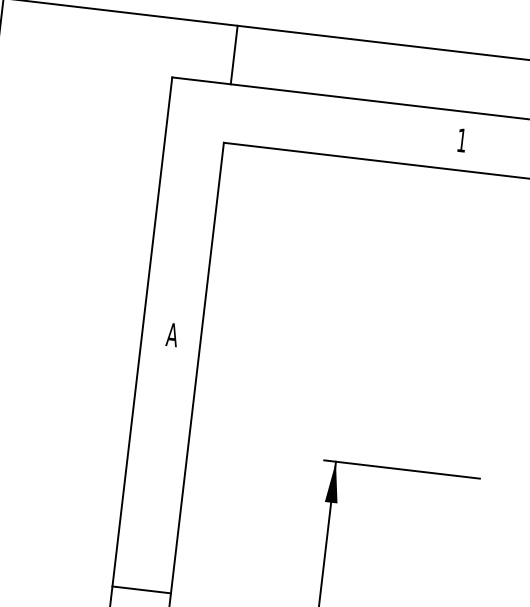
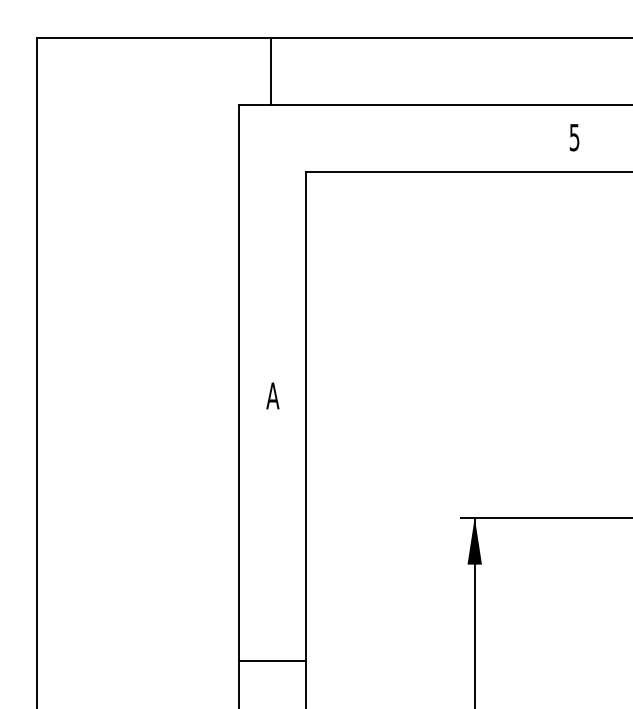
line: (234, 54) -> (270, 70), moved
text: (461, 140) -> (574, 137), 1 -> 5
line: (141, 589) -> (271, 661), moved

